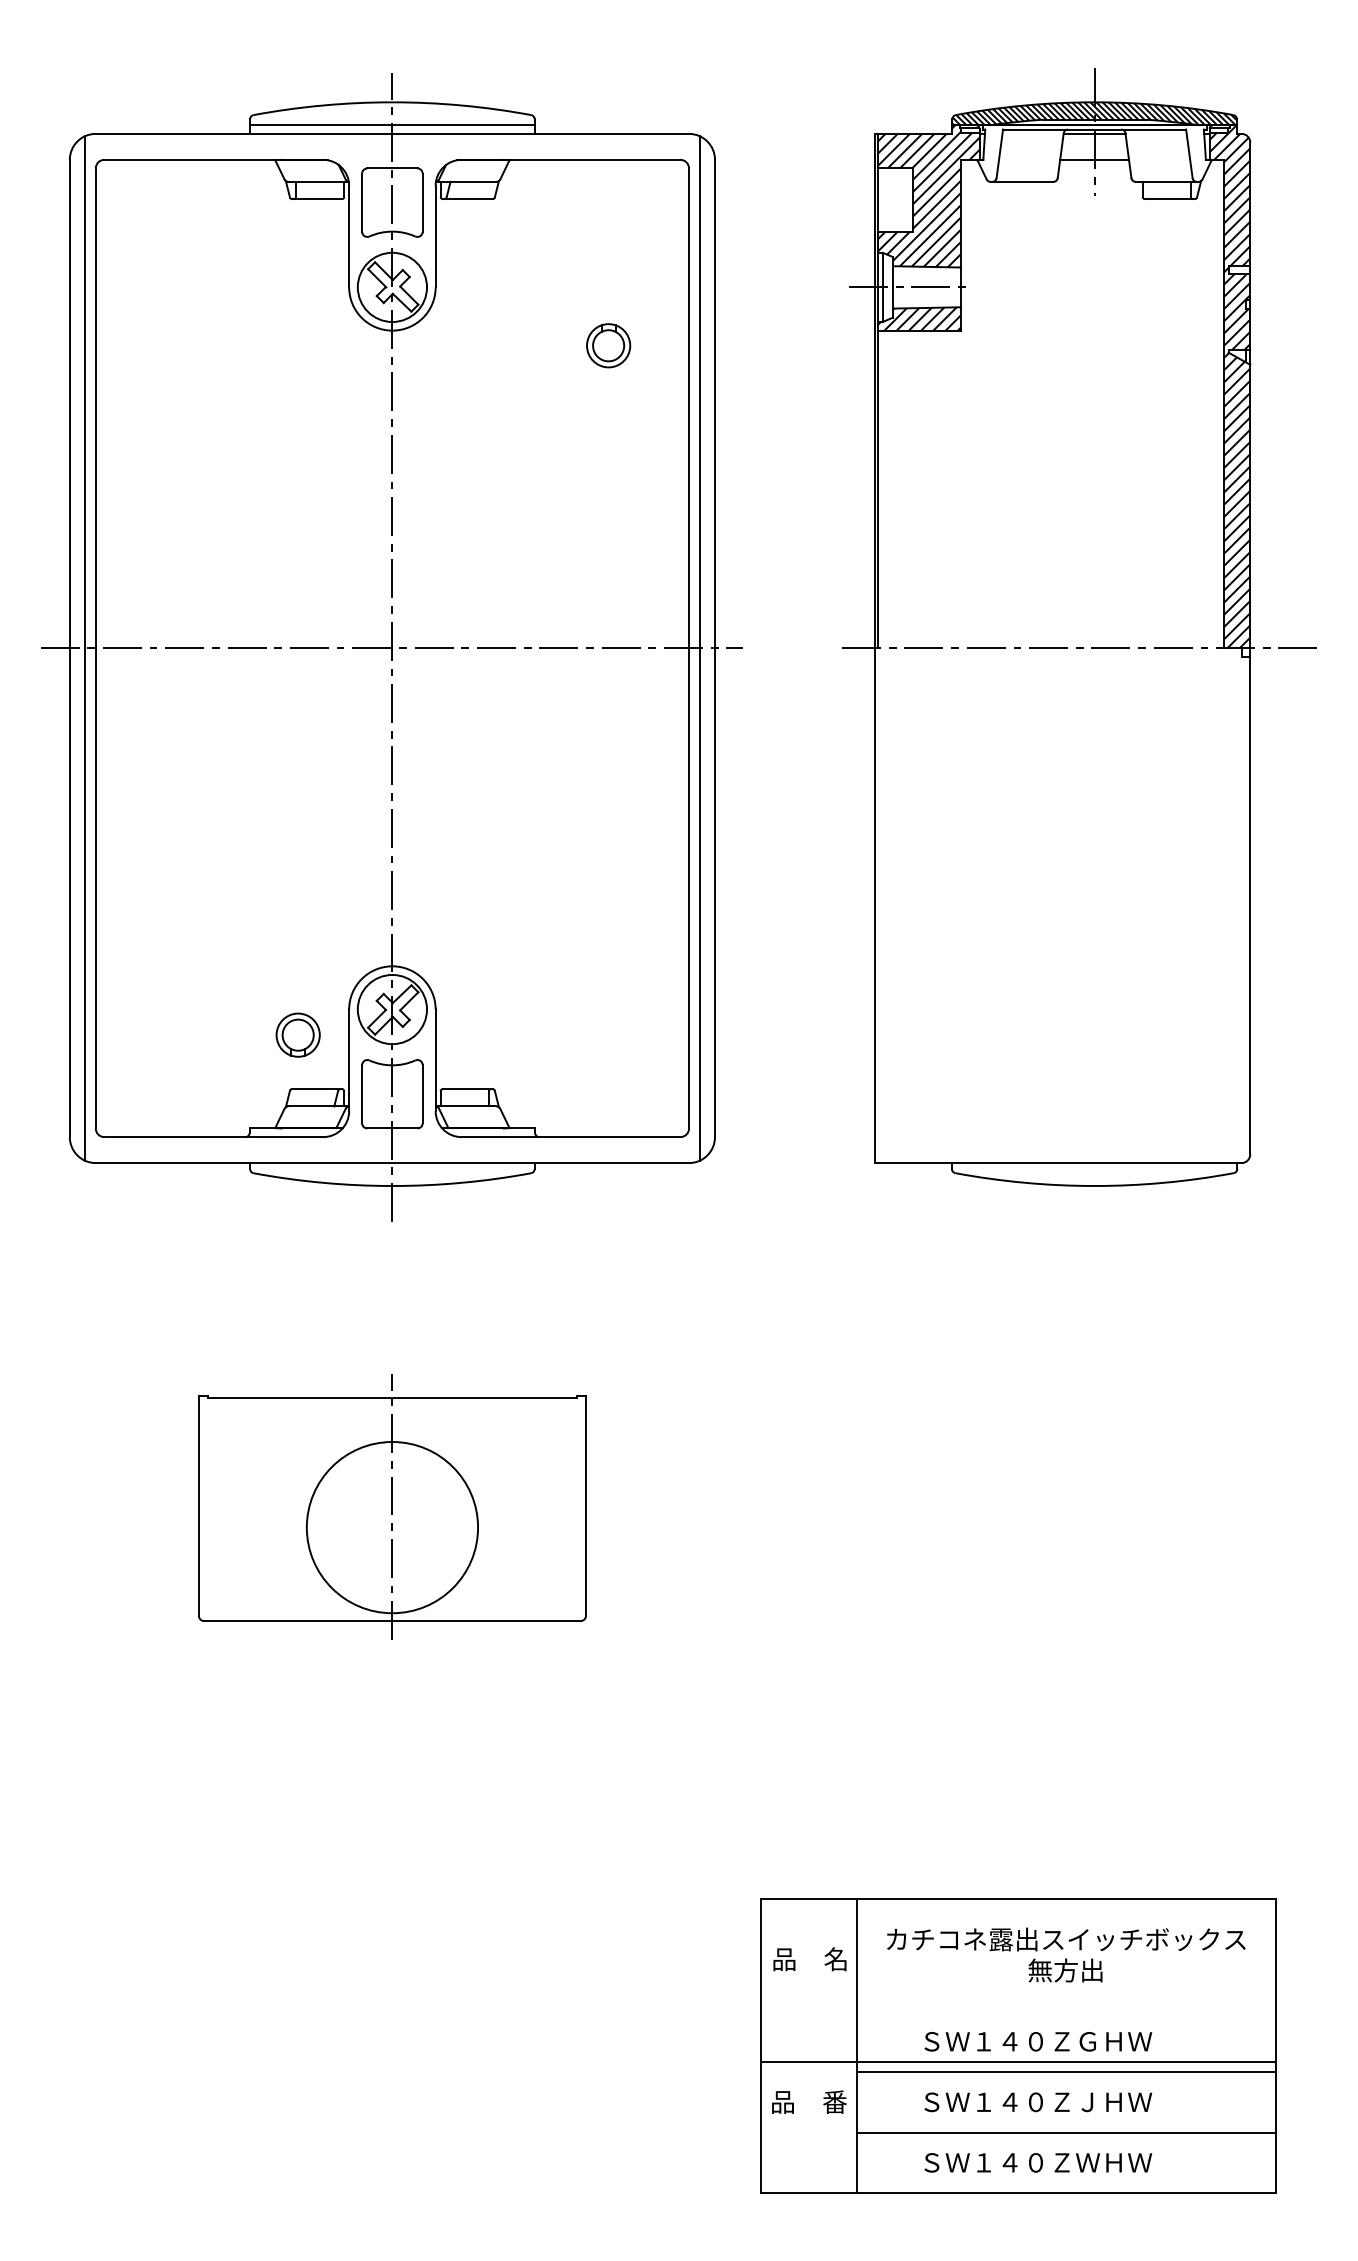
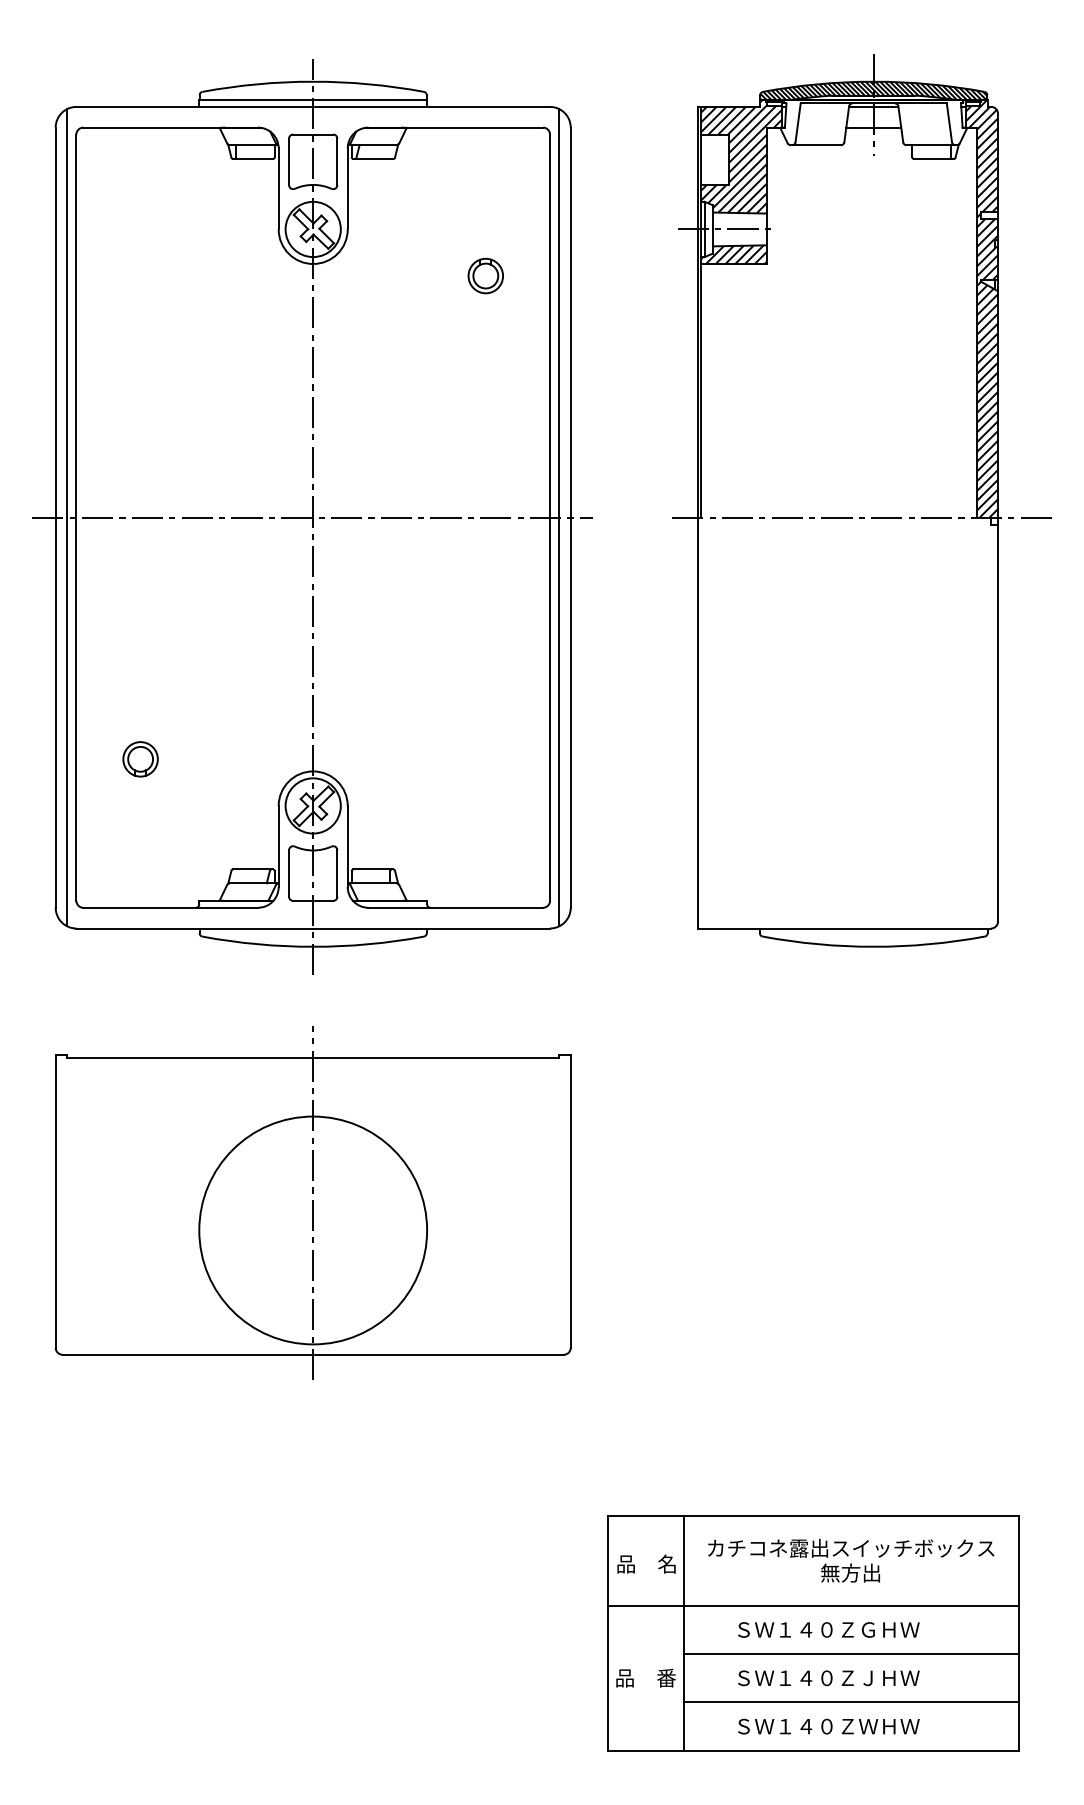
part: (297, 1034) -> (140, 758), moved
part: (392, 1506) -> (313, 1202), size x1.67
line: (1018, 2061) -> (813, 1605), moved

